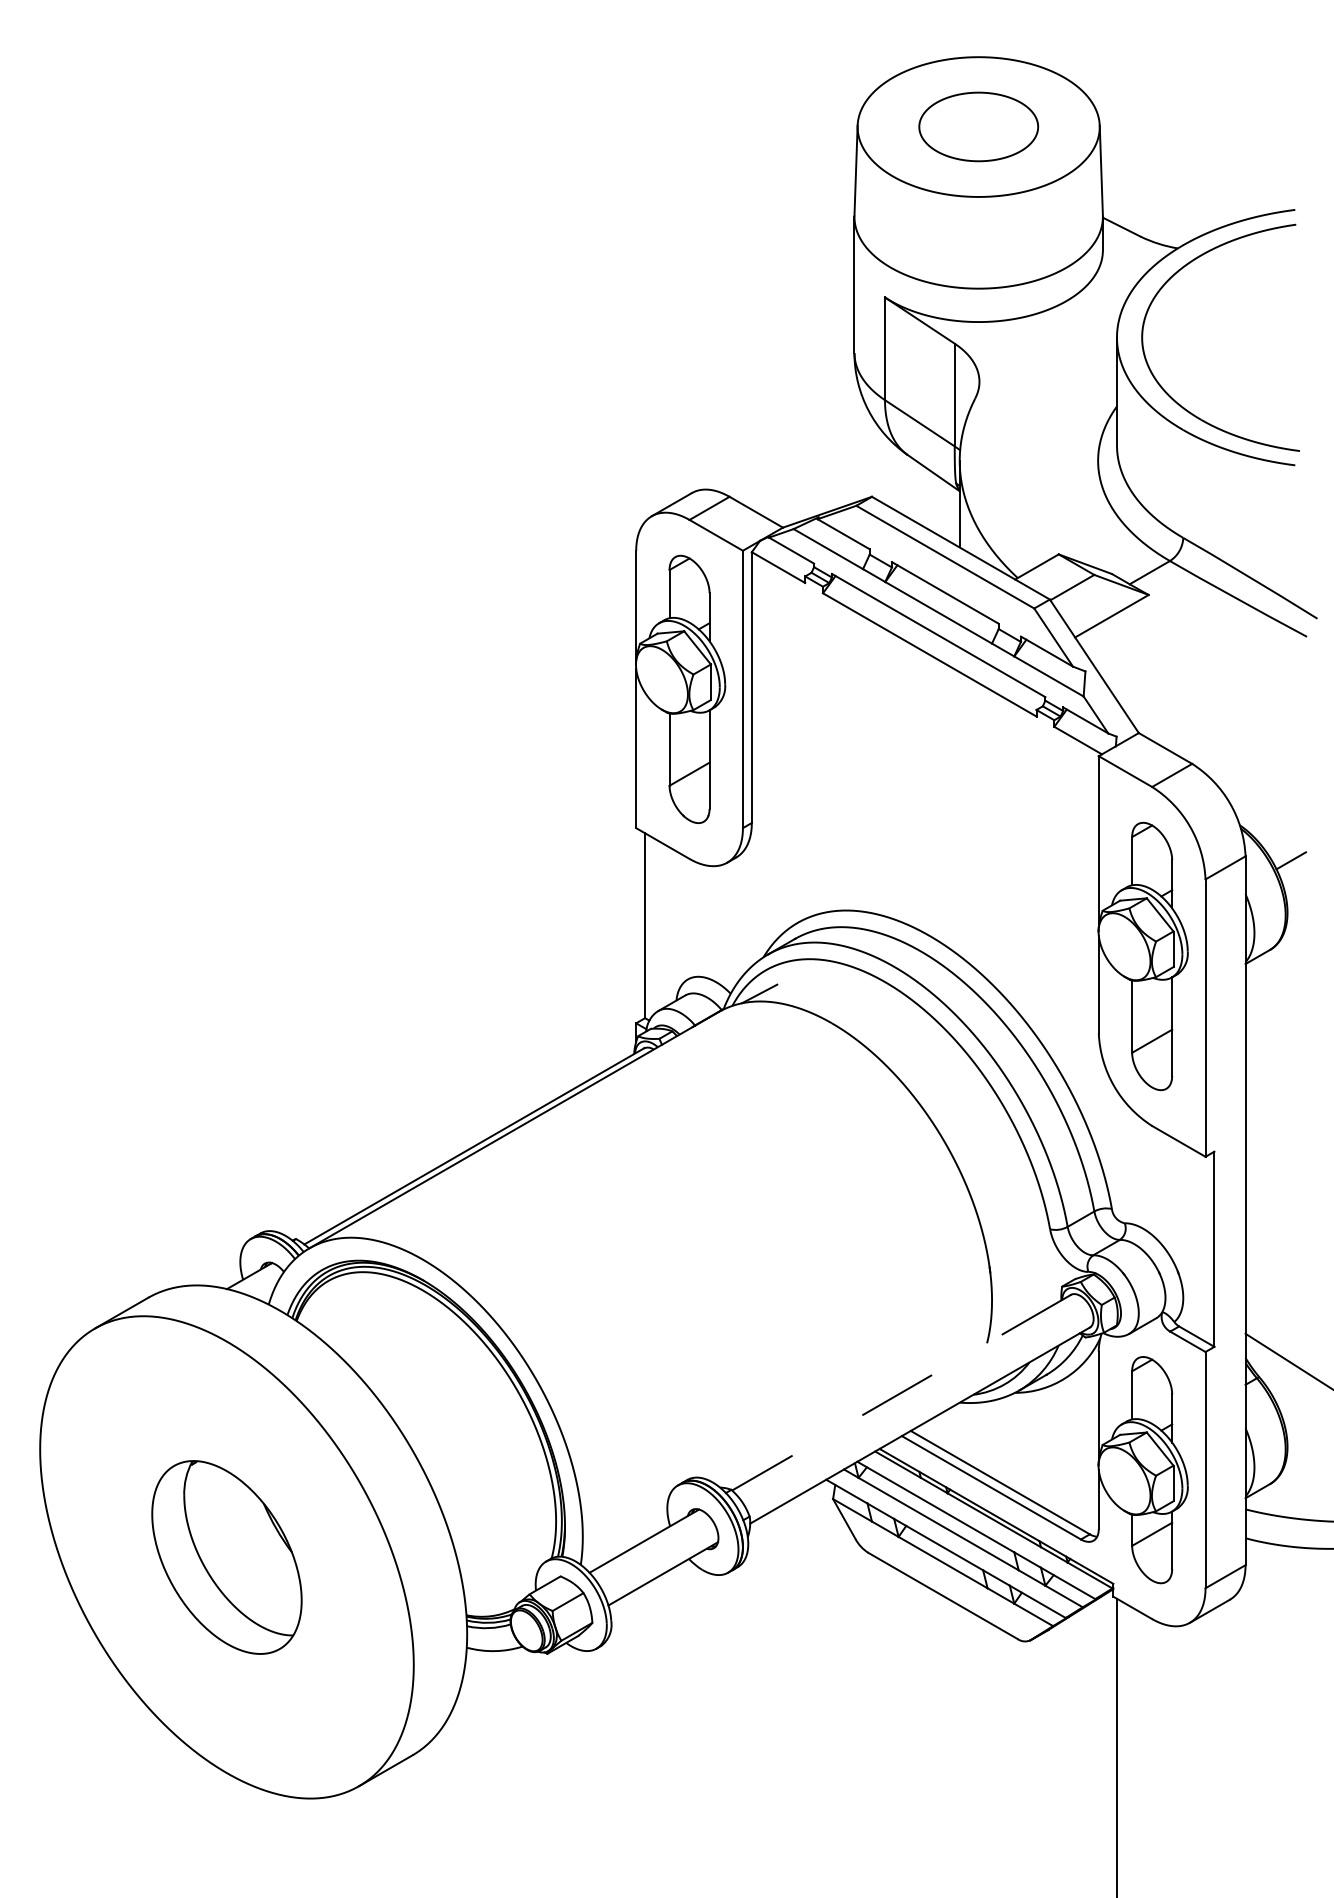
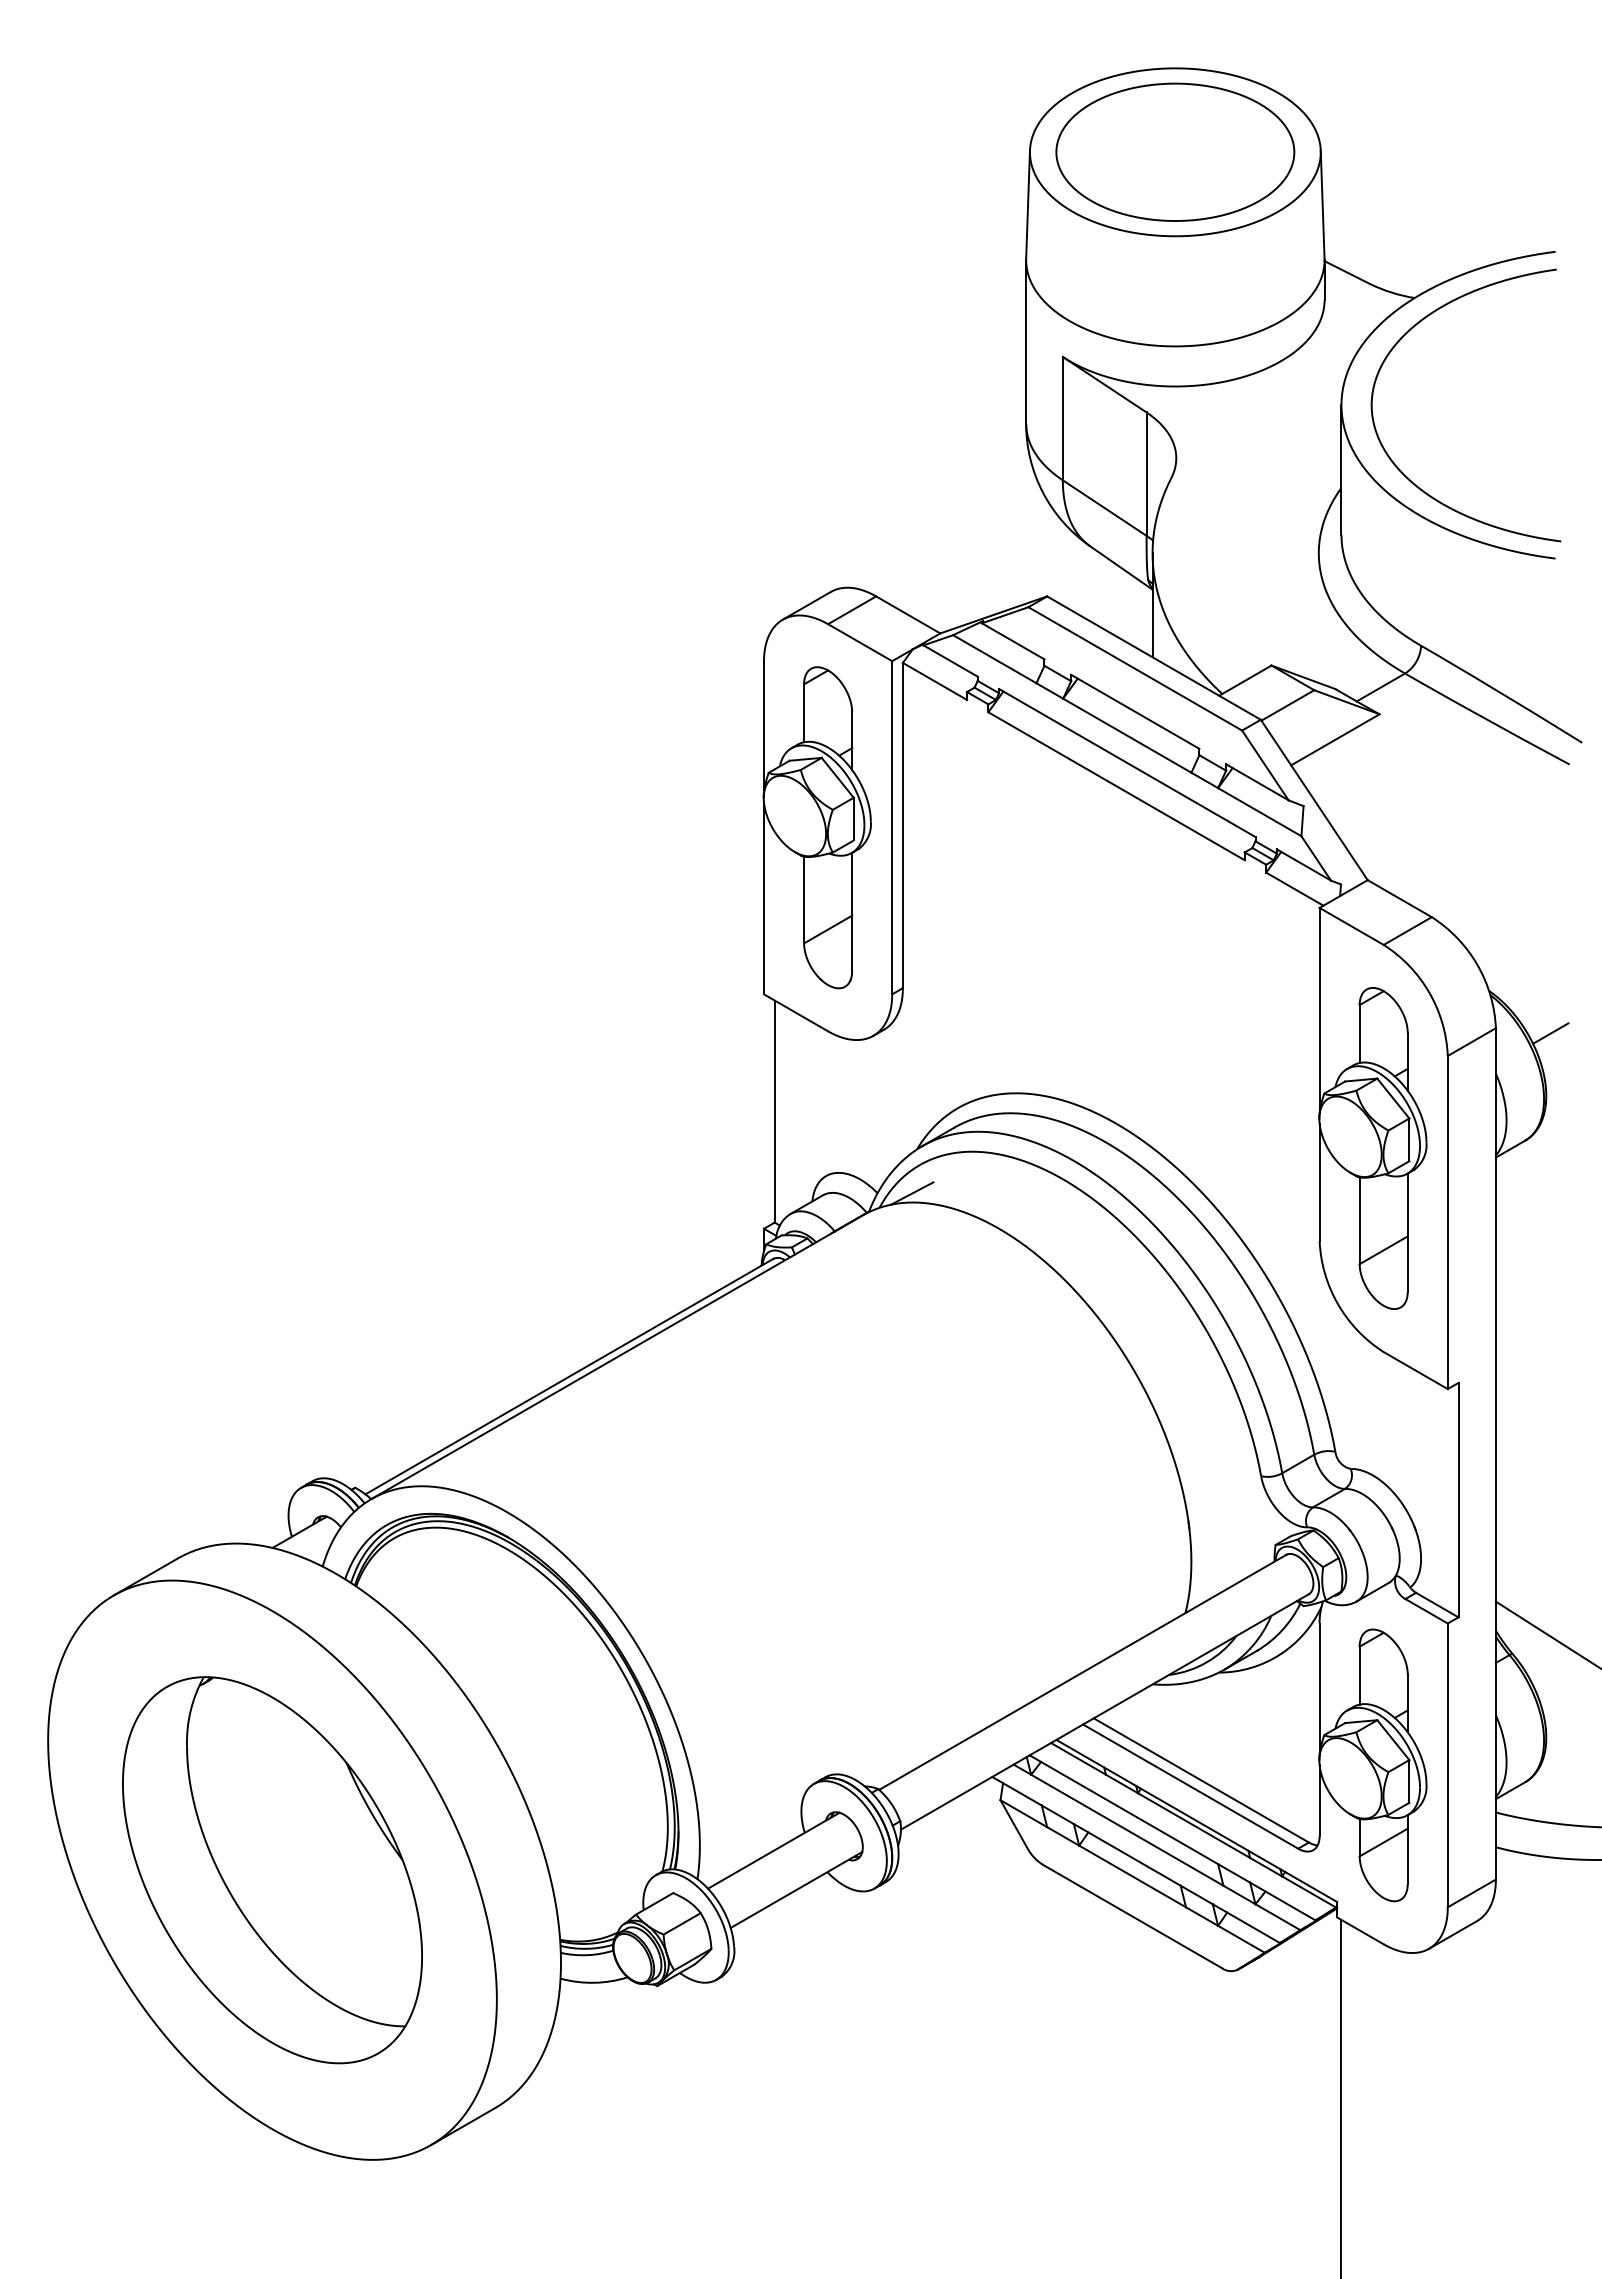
part: (978, 126) -> (1175, 151), size x1.67
line: (901, 1392) -> (1082, 1672), dashed -> solid
part: (226, 1557) -> (272, 1870), size x1.67

